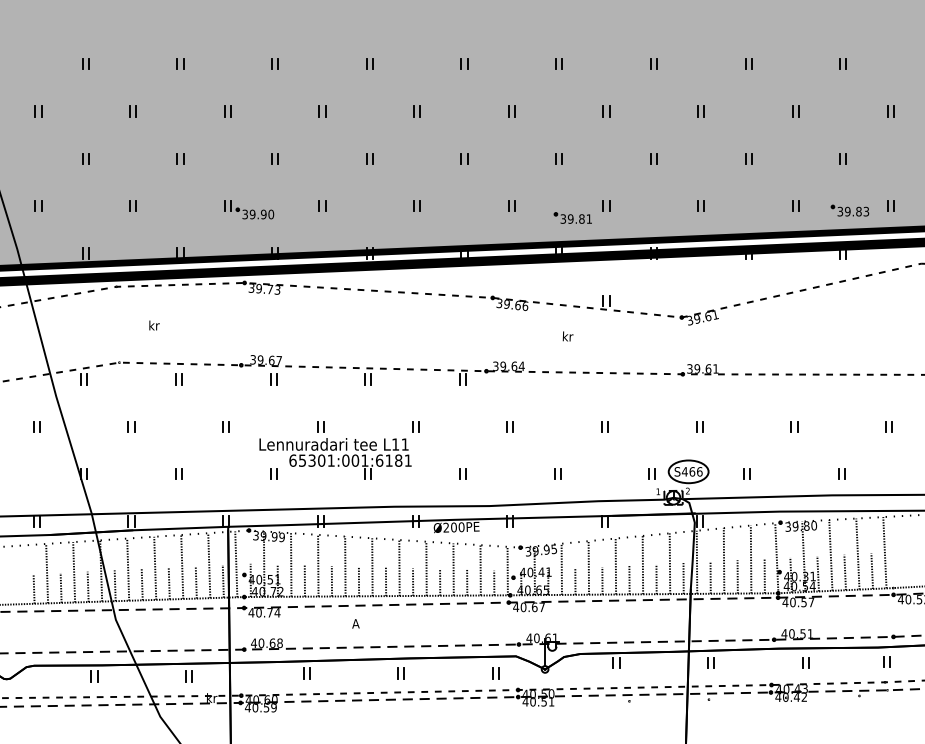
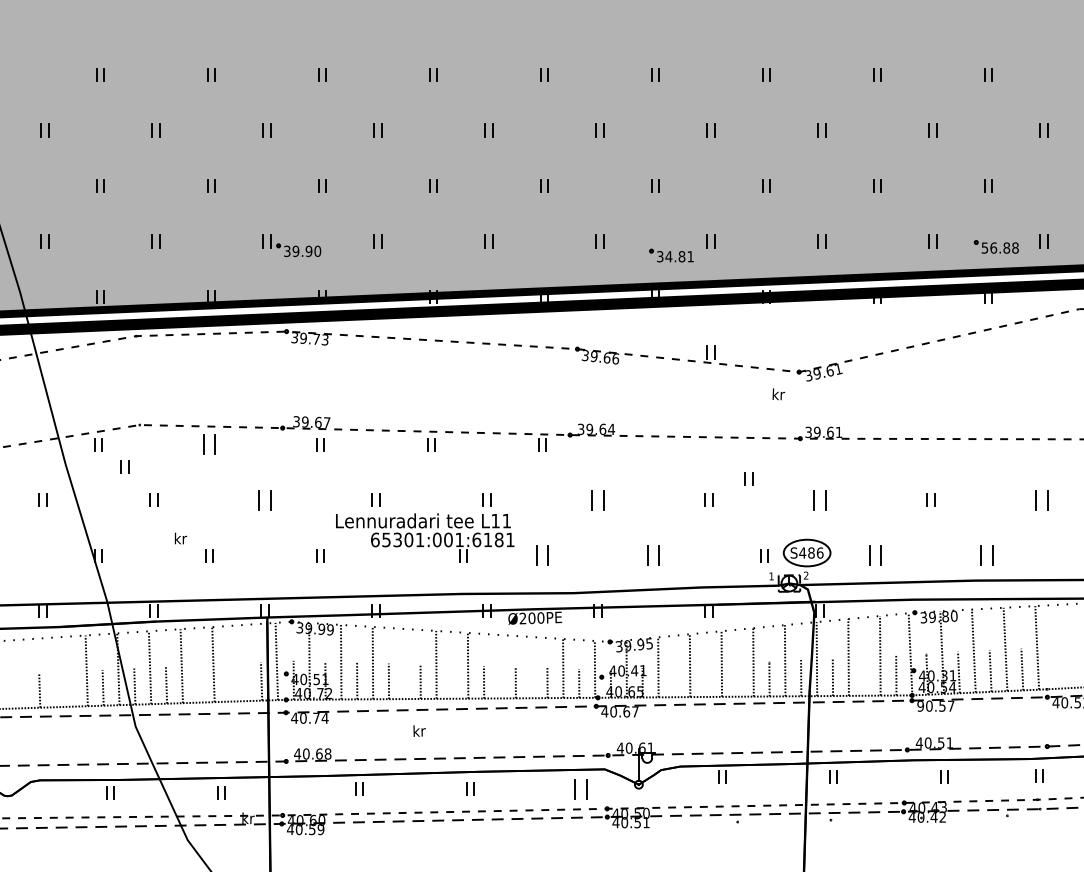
text: (853, 211) -> (1000, 247), 39.83 -> 56.88
text: (570, 218) -> (668, 256), 39.81 -> 34.81
text: (154, 325) -> (180, 538), moved
text: (567, 336) -> (778, 394), moved
part: (178, 379) -> (209, 444), size x1.6
part: (106, 398) -> (124, 466), added
part: (638, 408) -> (748, 478), added
part: (225, 426) -> (264, 499), size x1.6
part: (509, 426) -> (597, 499), size x1.6
part: (699, 426) -> (819, 499), size x1.6
part: (888, 426) -> (1041, 499), size x1.6
part: (335, 458) -> (425, 537), moved
text: (692, 471) -> (811, 552), S466 -> S486
part: (462, 473) -> (542, 555), size x1.6
part: (557, 473) -> (653, 555), size x1.6
part: (746, 473) -> (875, 555), size x1.6
part: (841, 473) -> (986, 555), size x1.6
line: (208, 565) -> (244, 662), removed
line: (345, 566) -> (404, 663), removed
line: (426, 568) -> (499, 666), removed
line: (453, 569) -> (531, 667), removed
line: (46, 573) -> (54, 672), removed
line: (737, 576) -> (864, 675), removed
line: (629, 579) -> (737, 679), removed
line: (601, 580) -> (705, 680), removed
line: (386, 581) -> (452, 681), removed
line: (575, 581) -> (674, 681), removed
line: (195, 582) -> (229, 682), removed
line: (168, 583) -> (197, 683), removed
line: (61, 587) -> (71, 688), removed
text: (785, 602) -> (920, 706), 40.57 -> 90.57
text: (357, 623) -> (418, 730), A -> kr
part: (496, 672) -> (581, 788), size x1.6

